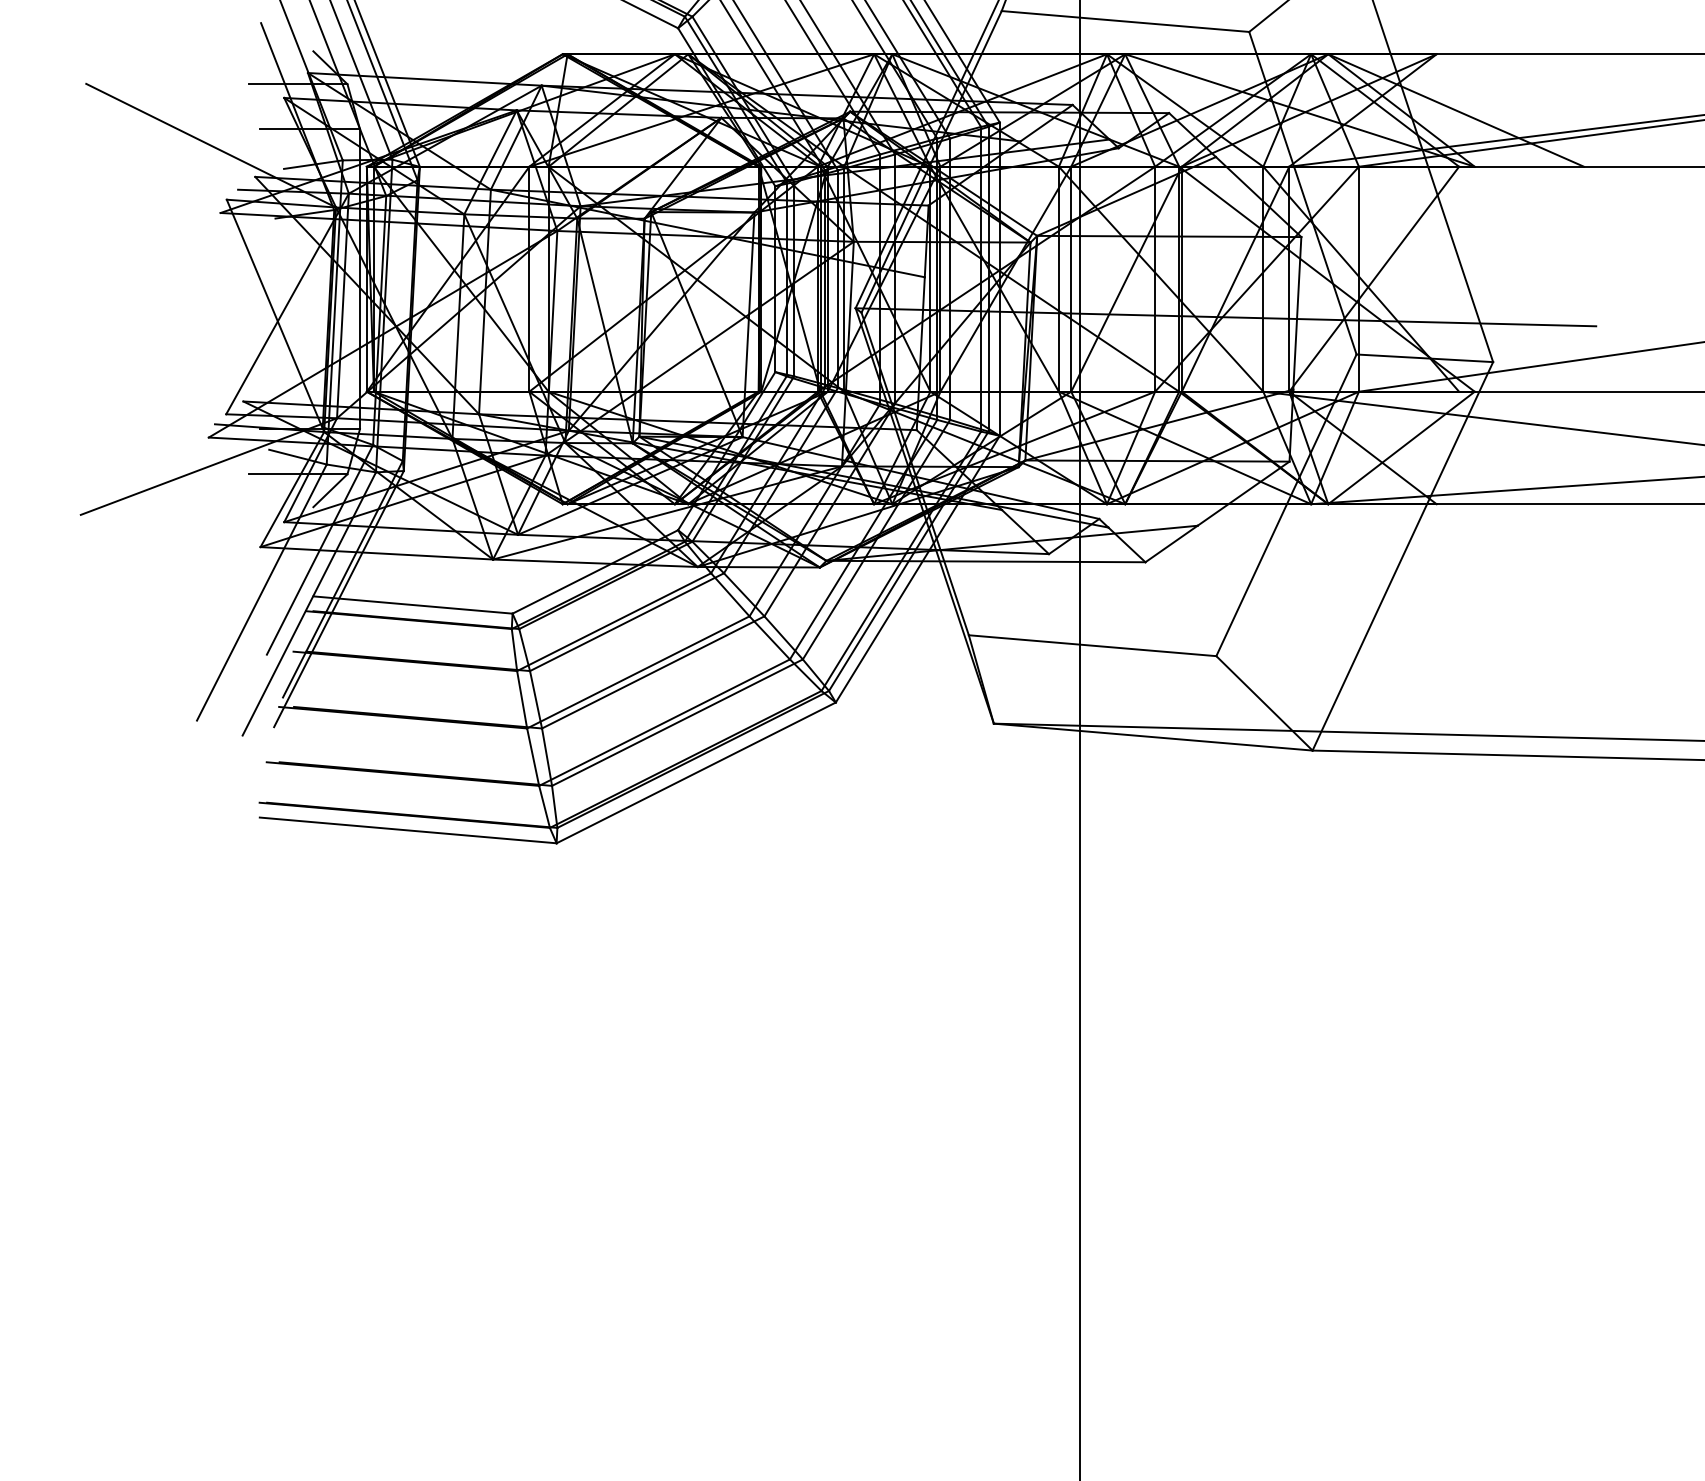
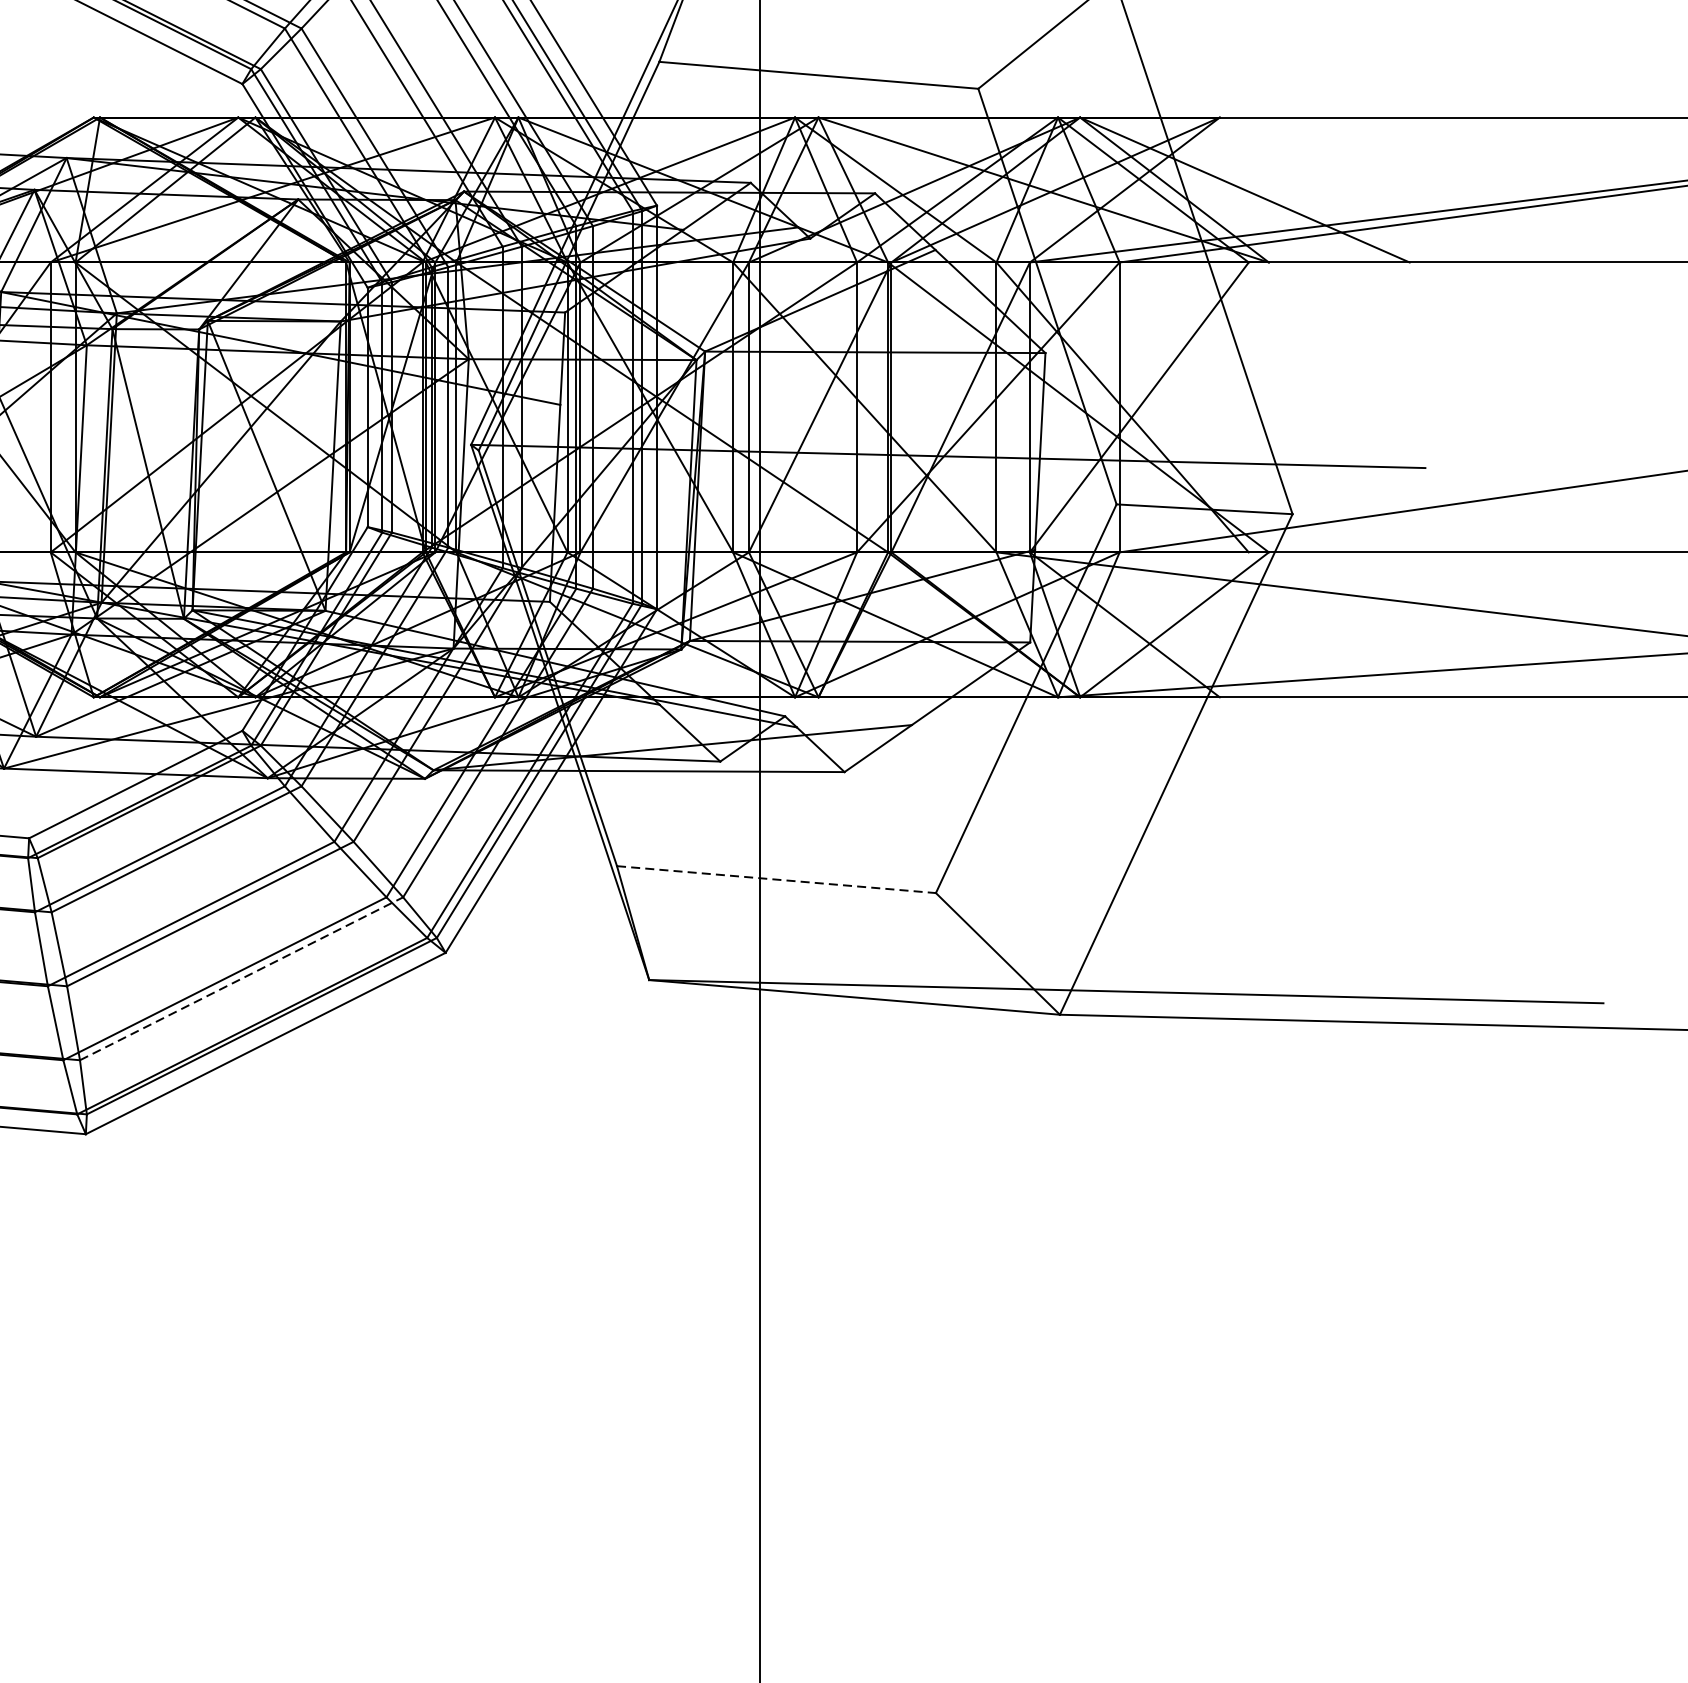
line: (1093, 645) -> (777, 879), solid -> dashed
line: (677, 722) -> (241, 978), solid -> dashed

